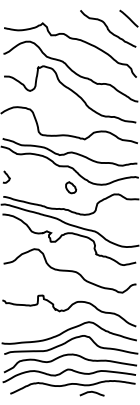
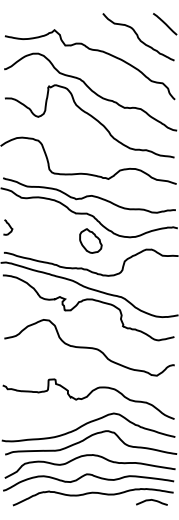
part: (70, 187) -> (90, 240), size x1.67
curve: (91, 392) -> (151, 500), moved

